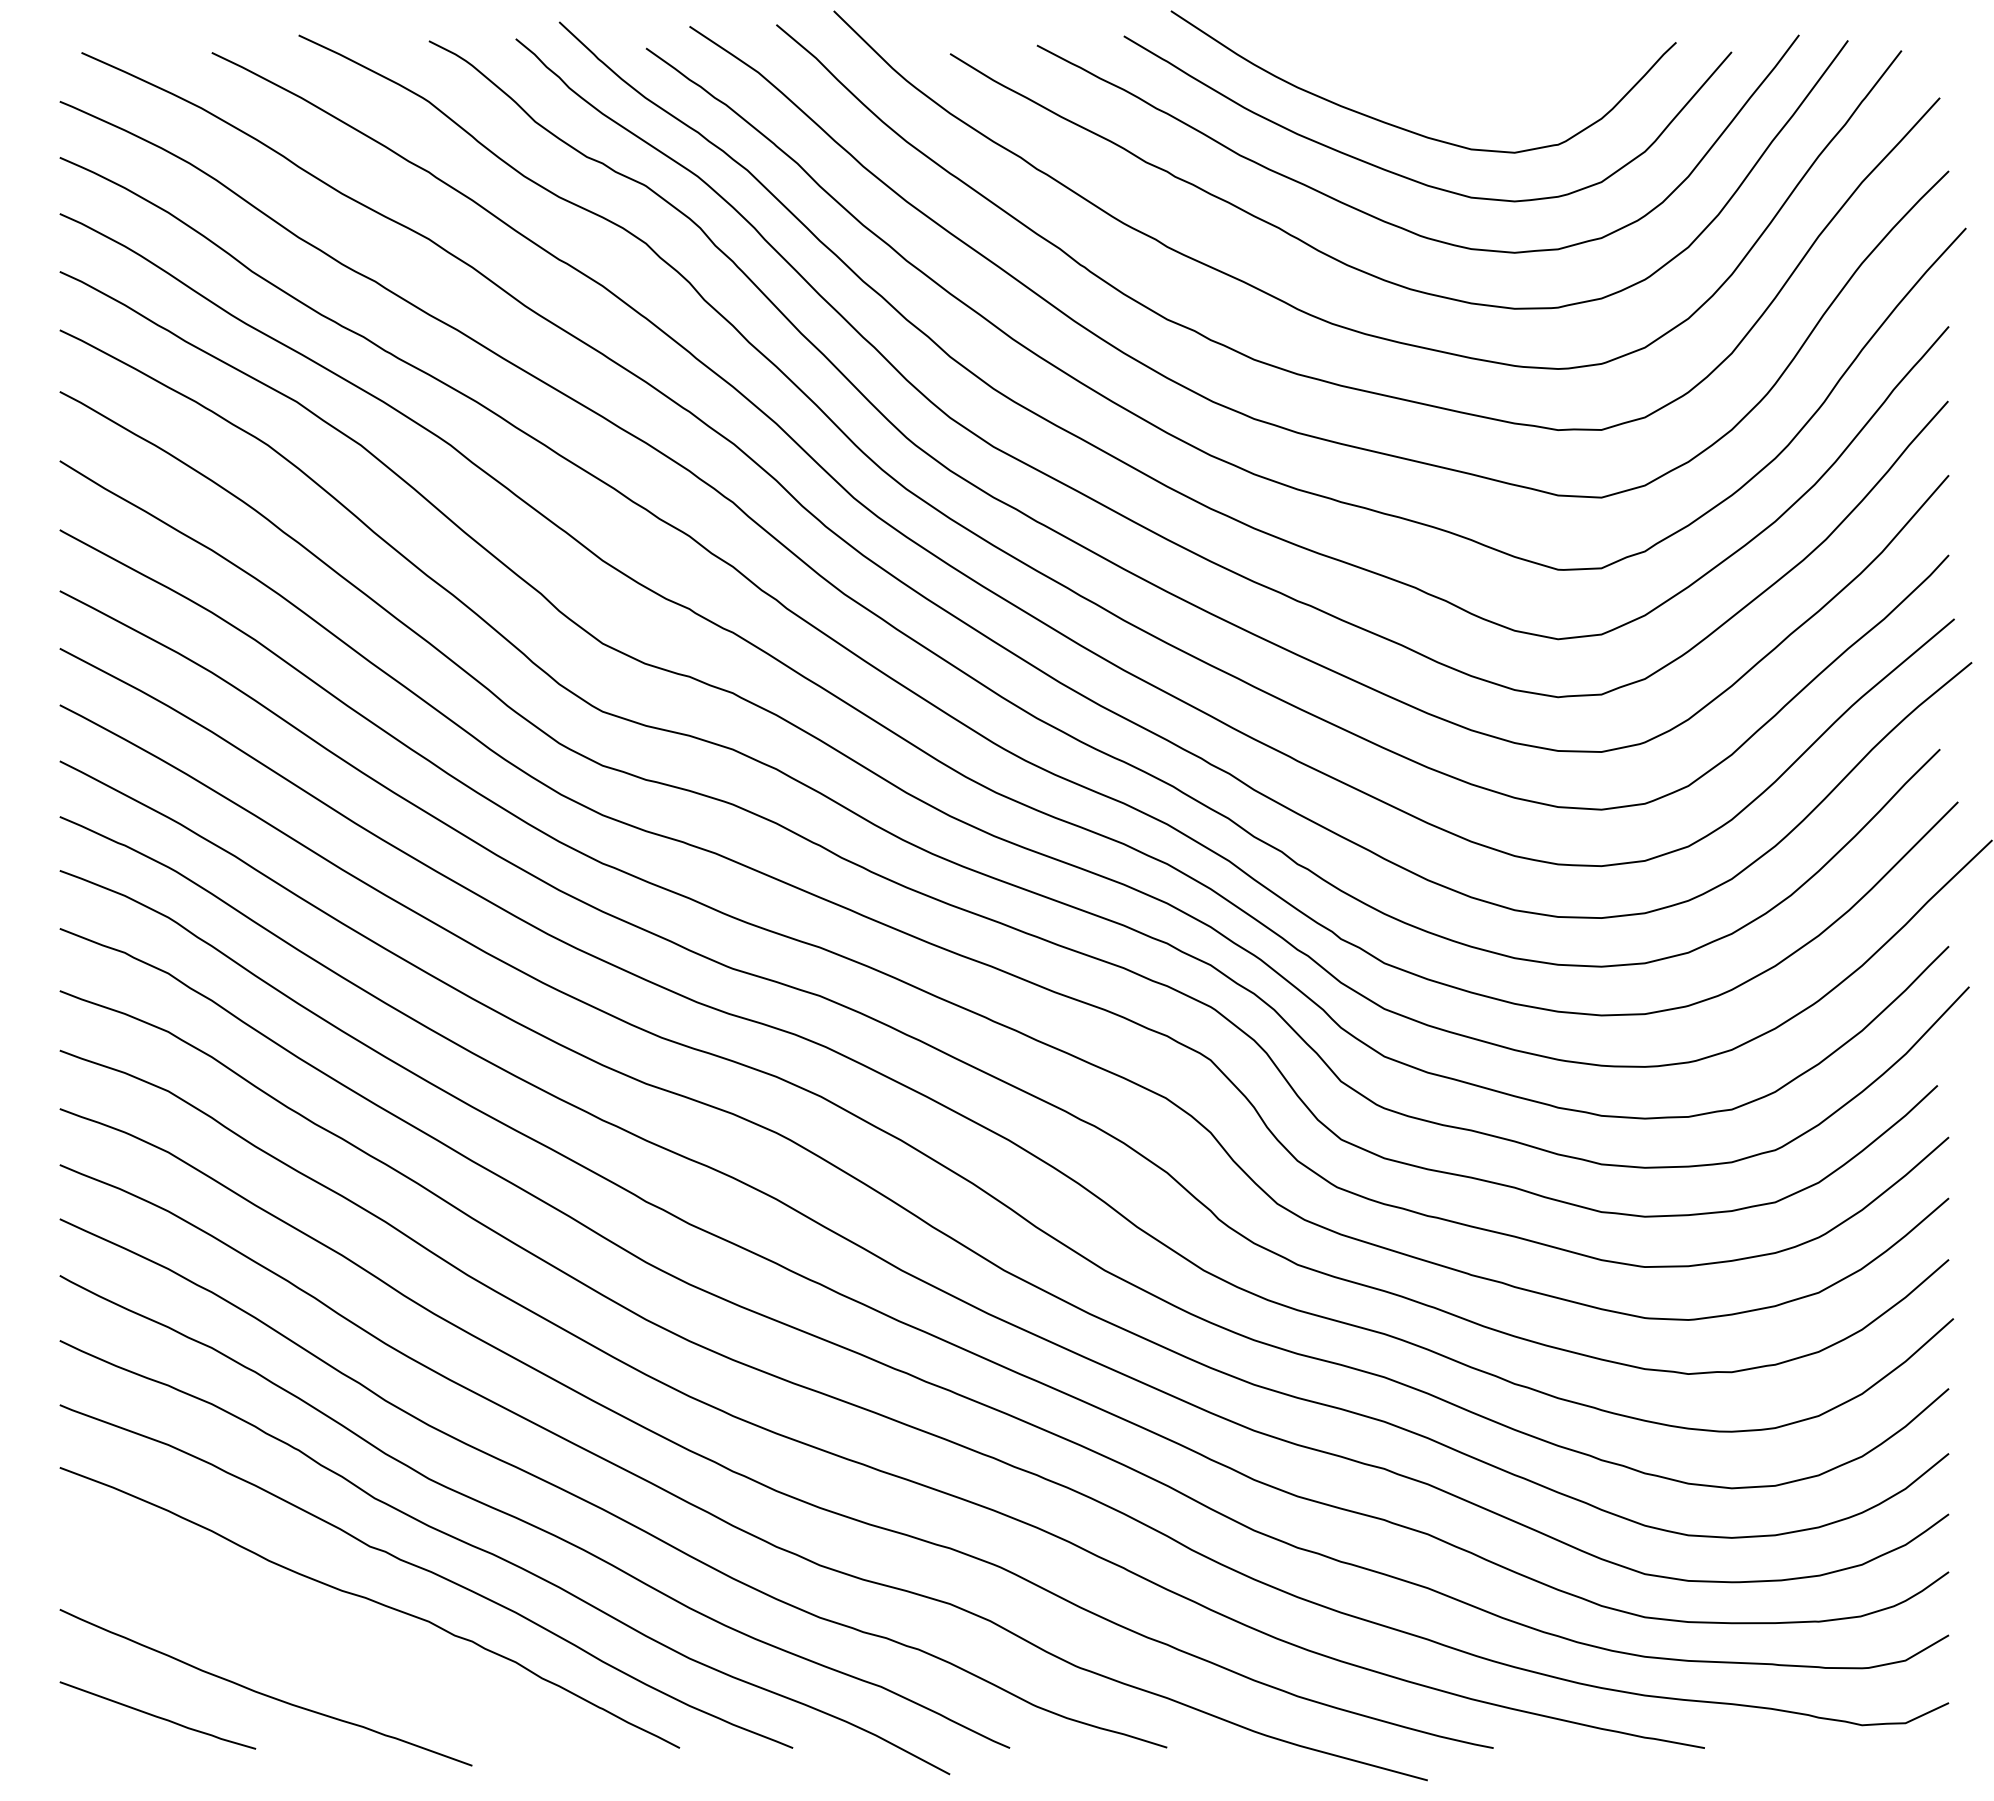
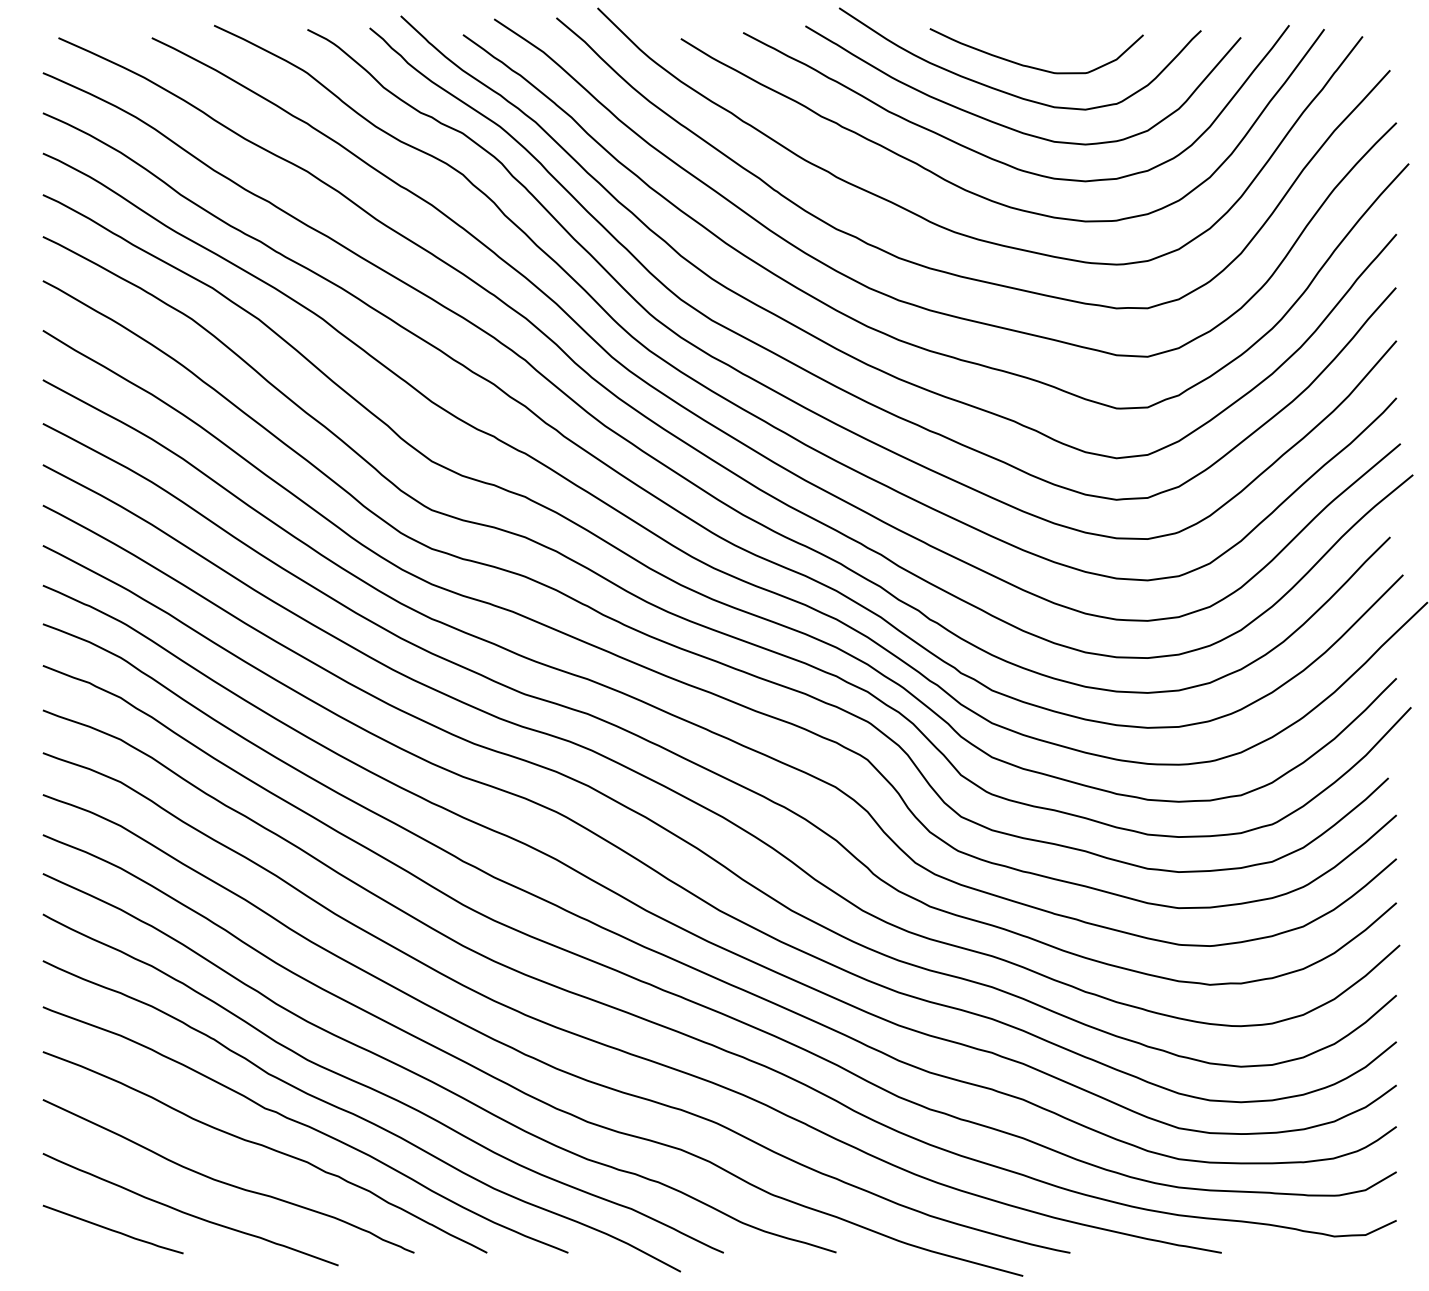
curve: (1443, 93) -> (1034, 67), added
curve: (316, 1650) -> (226, 1182), added

